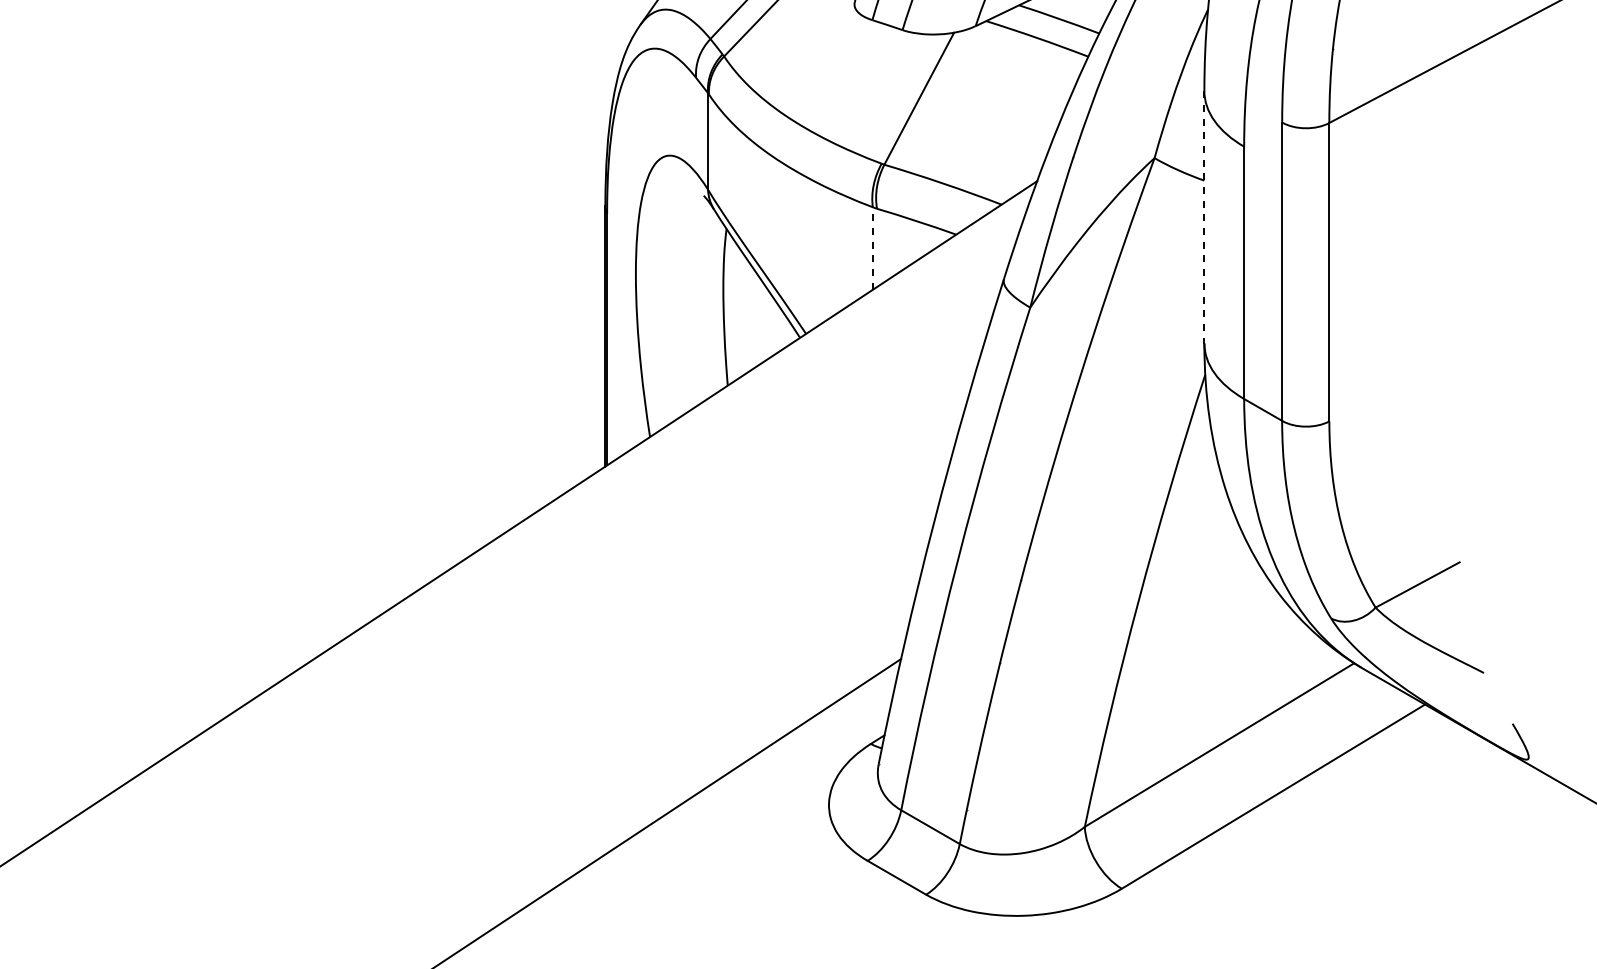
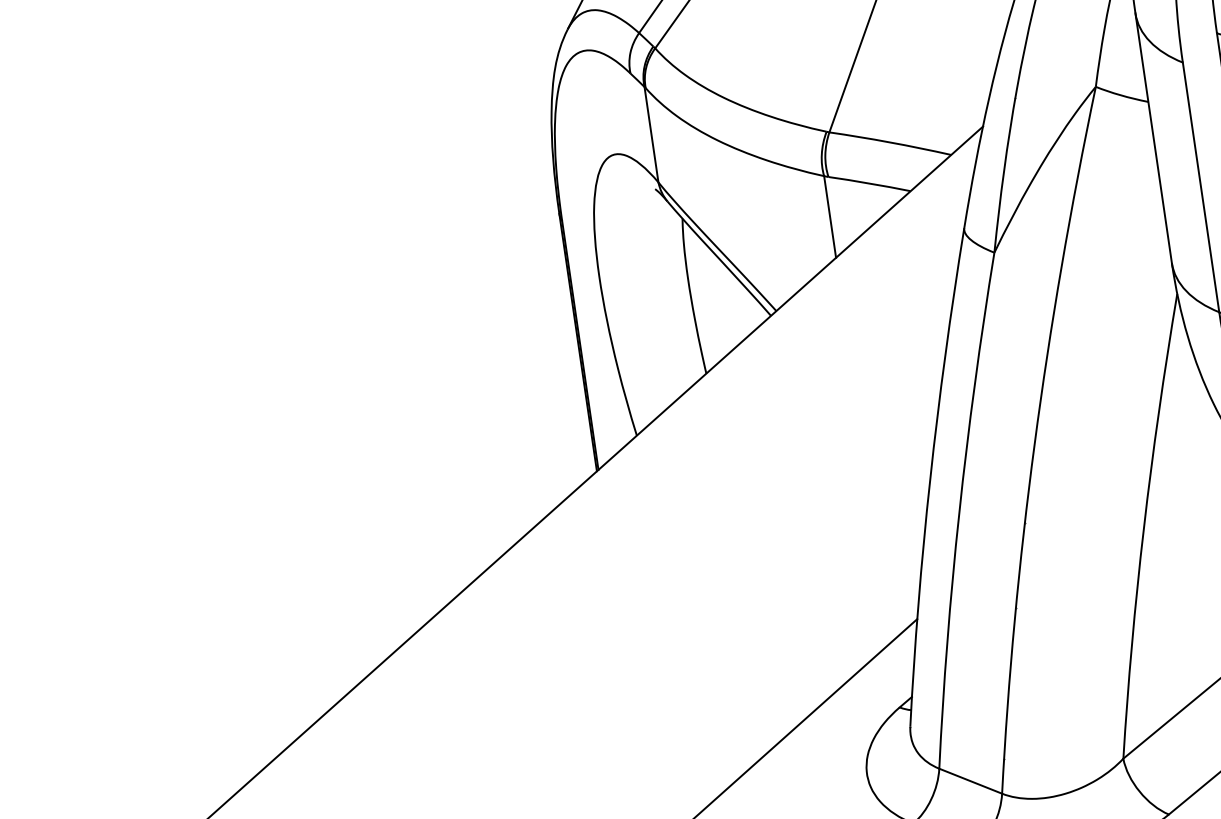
line: (1204, 217) -> (1153, 138), dashed -> solid
line: (872, 248) -> (829, 216), dashed -> solid

